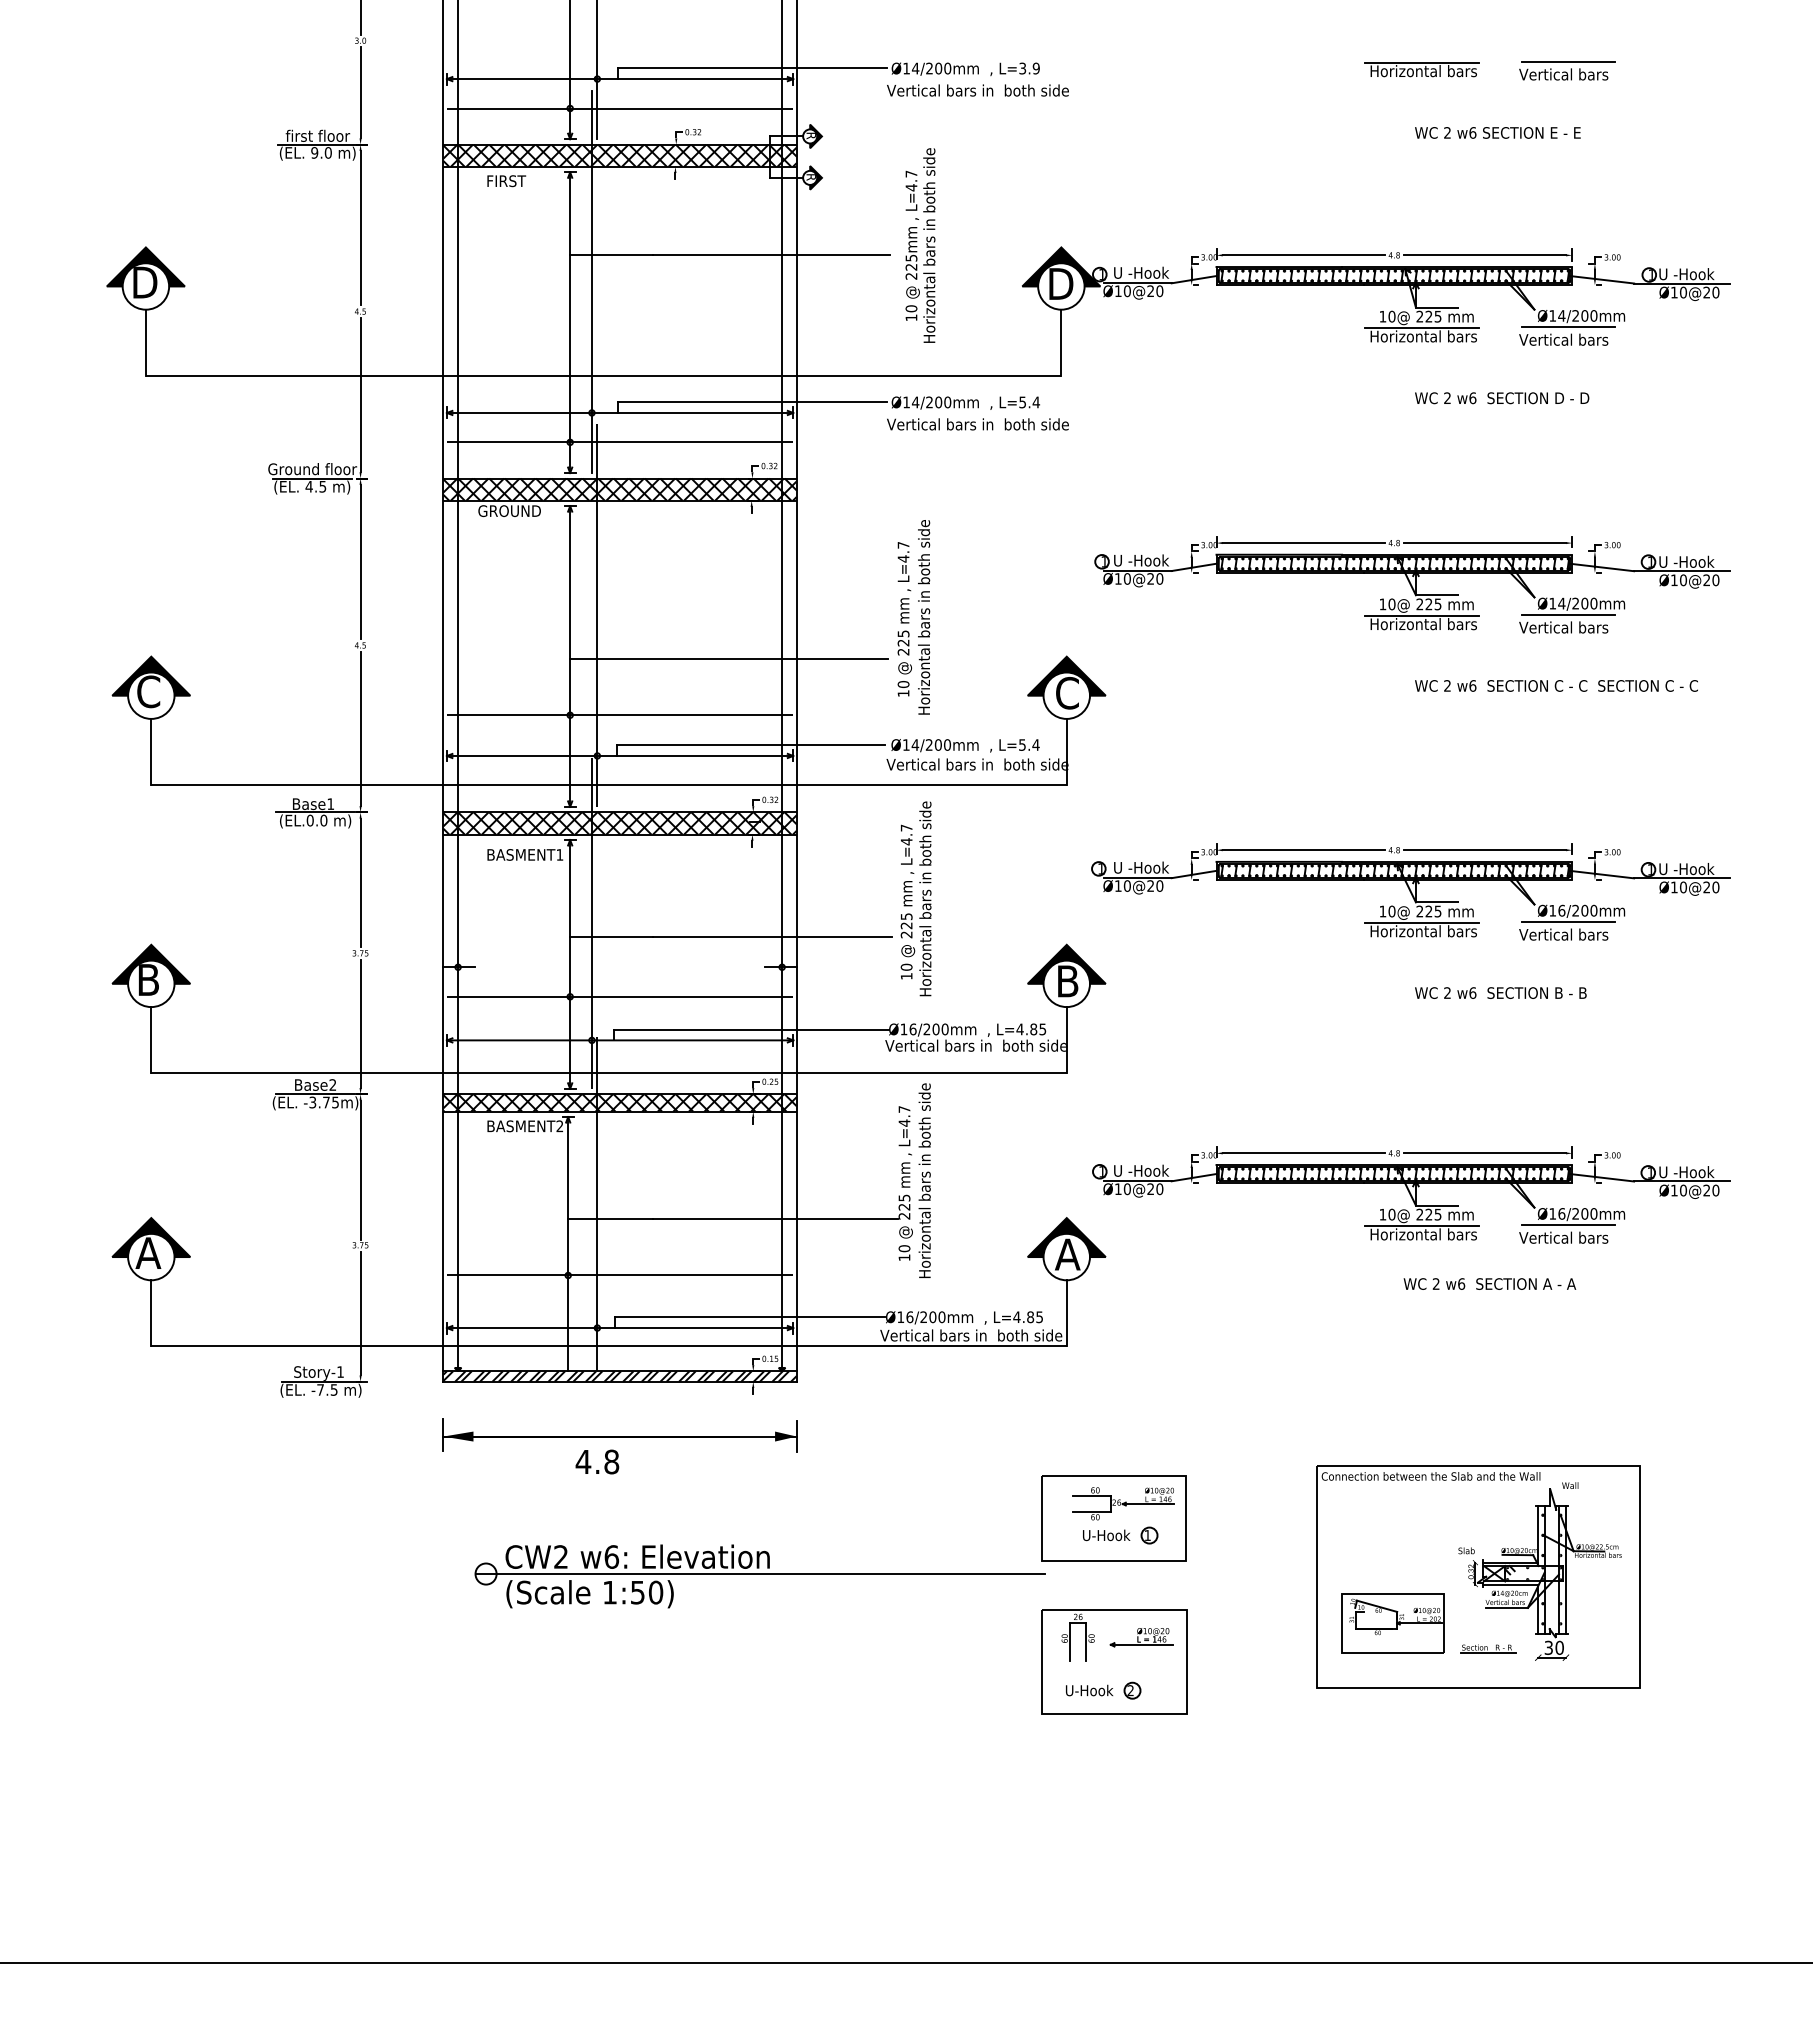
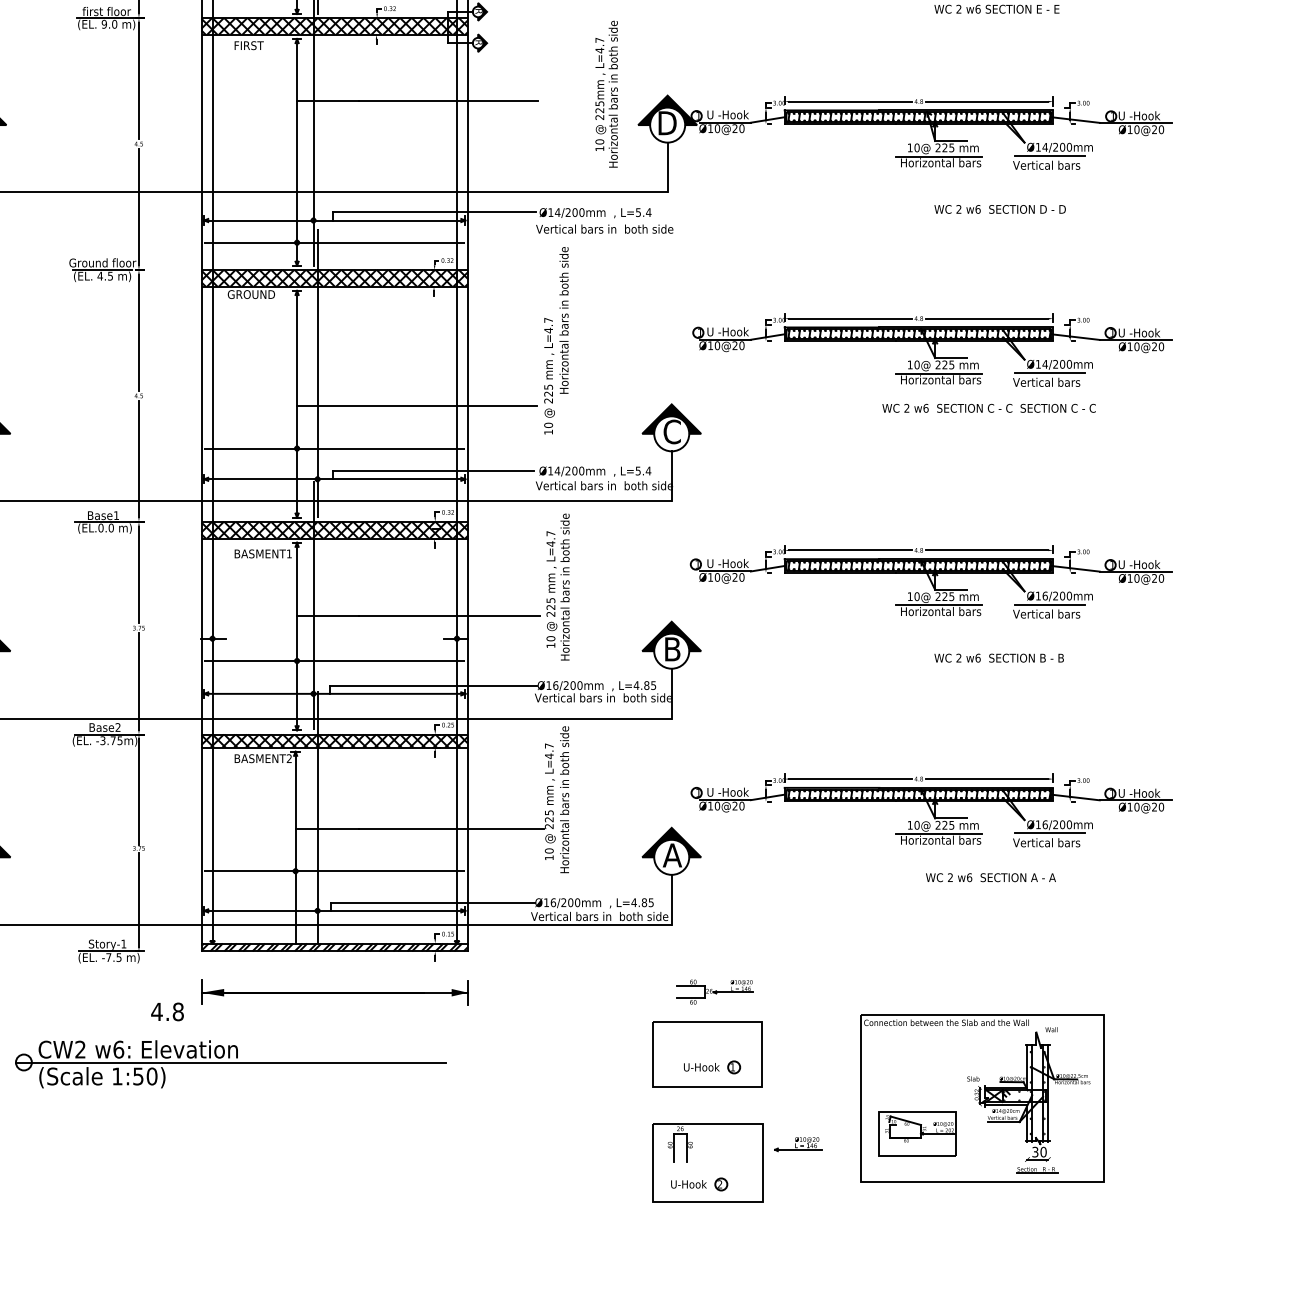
text: (920, 245) -> (606, 94), moved
text: (924, 617) -> (564, 320), moved
text: (1556, 685) -> (989, 408), moved
text: (597, 1461) -> (167, 1011), moved
part: (1123, 1503) -> (714, 991), moved
part: (759, 1576) -> (230, 1064), moved
part: (1141, 1637) -> (798, 1144), moved
part: (1488, 1648) -> (1037, 1169), moved

